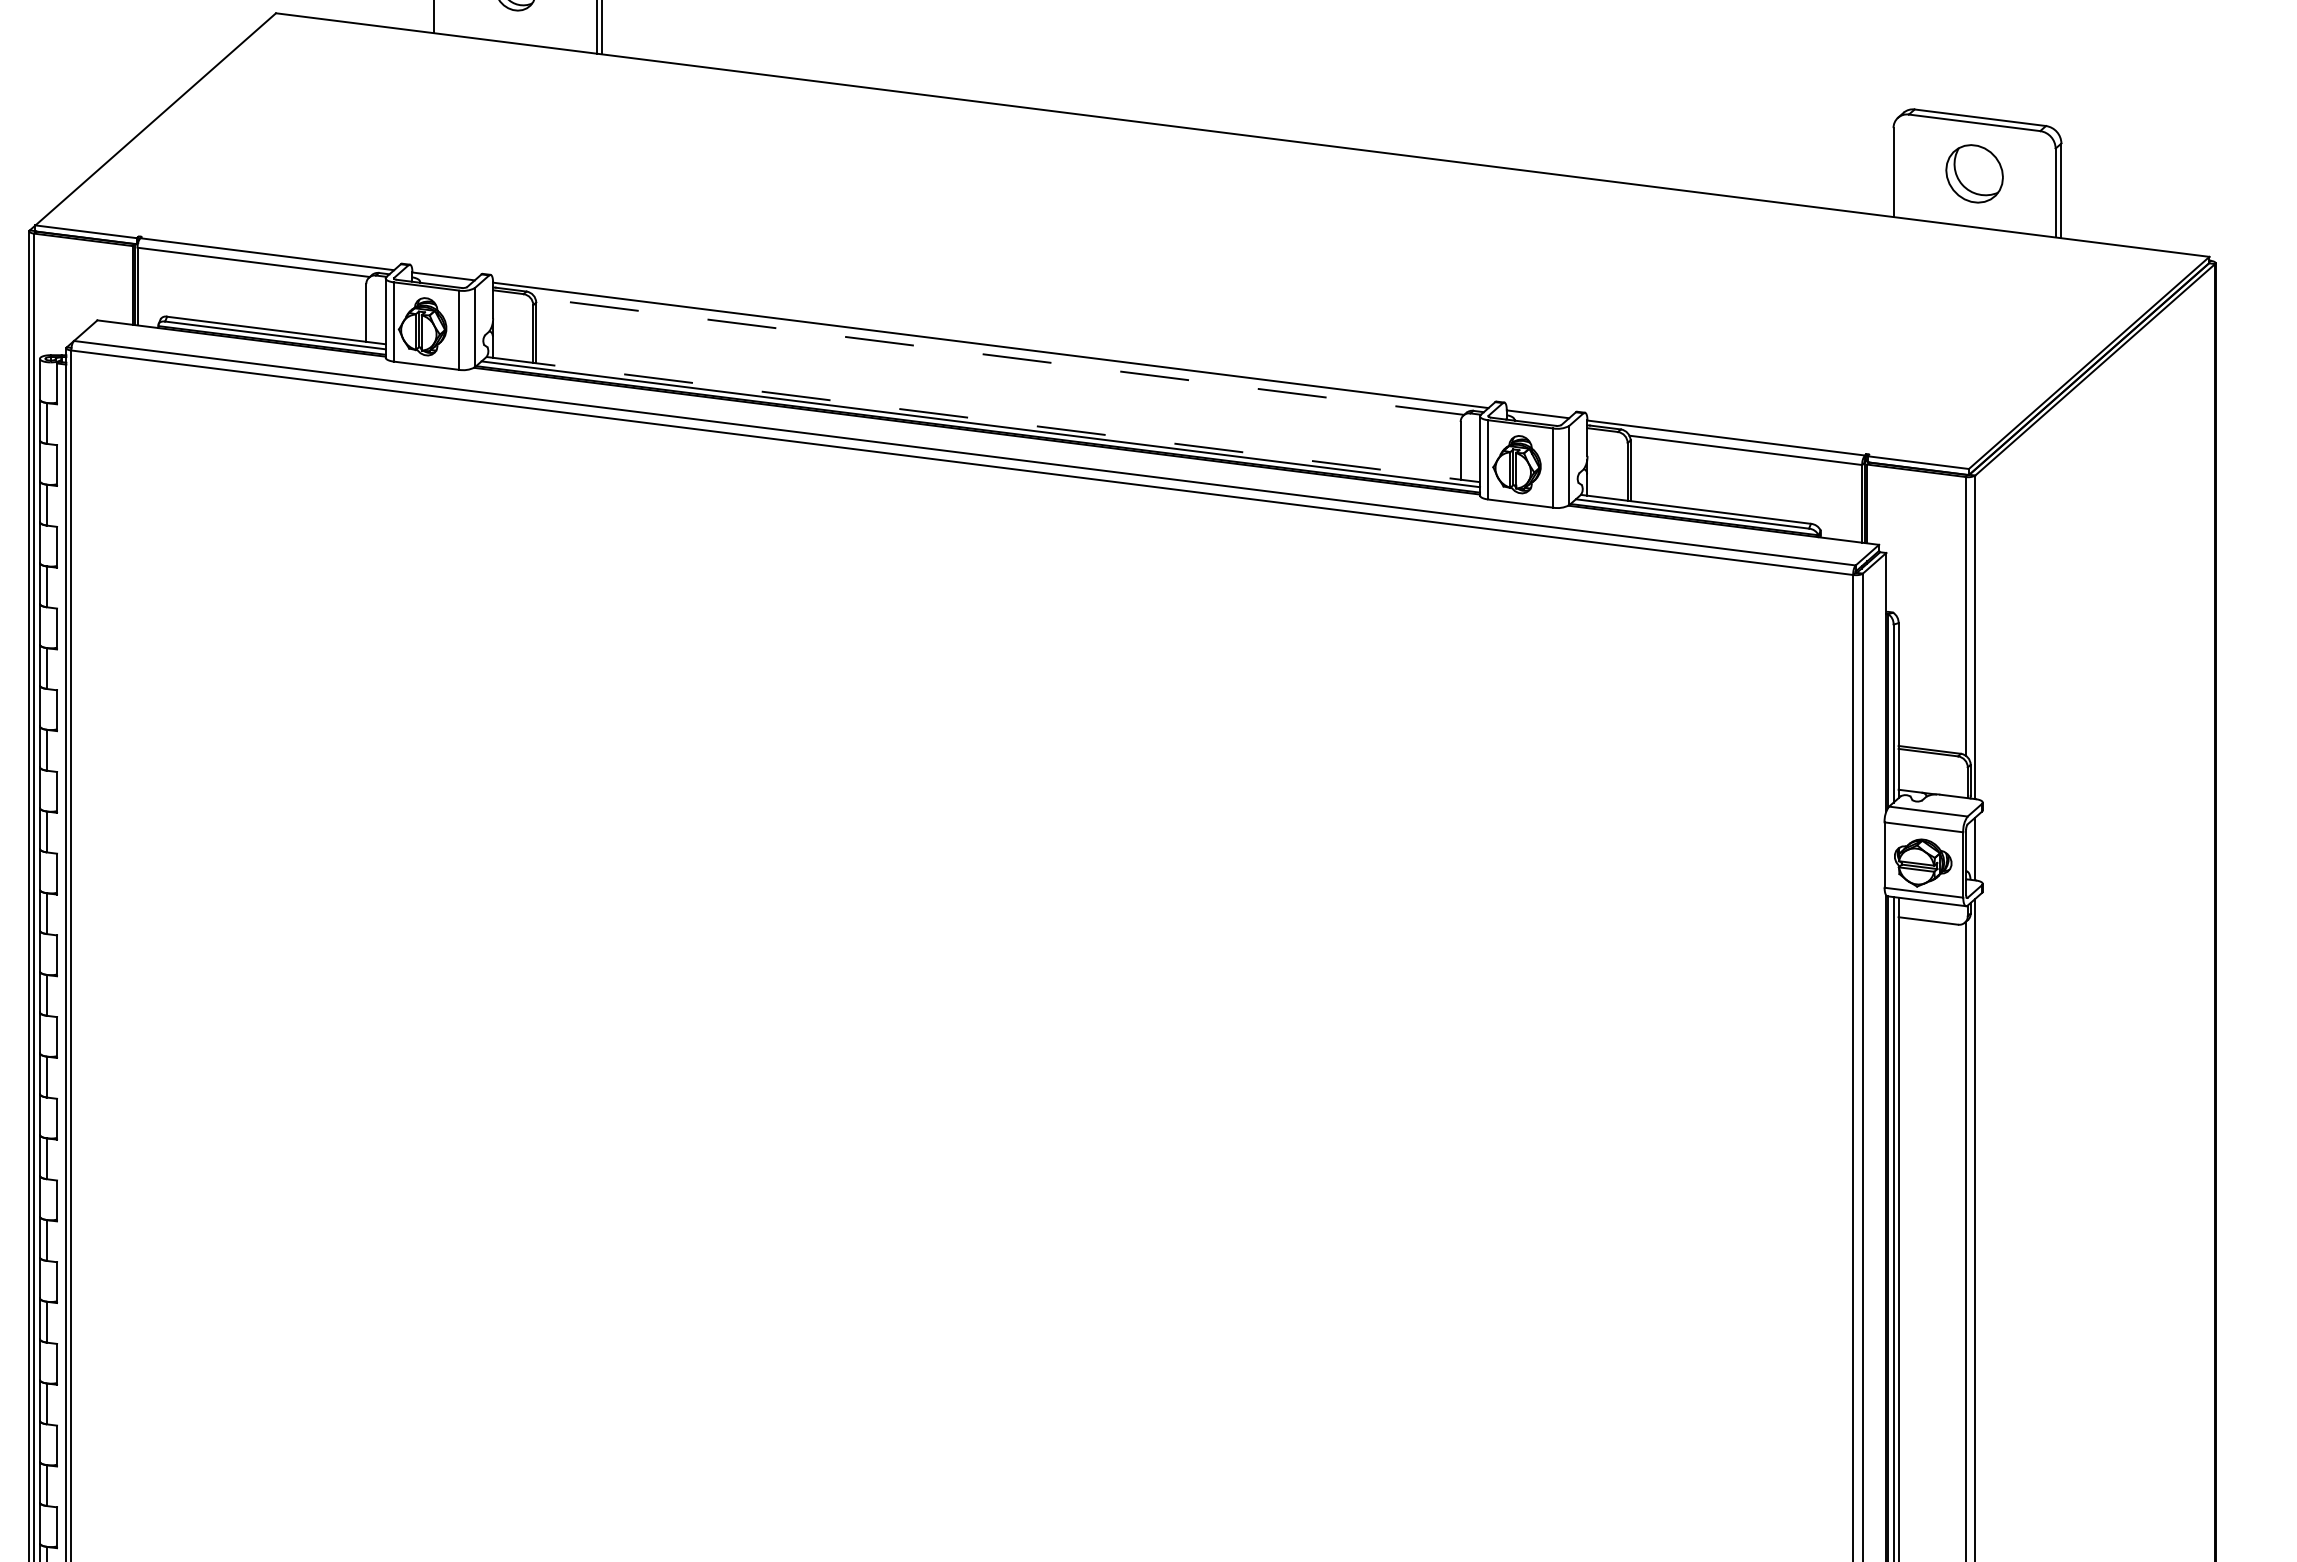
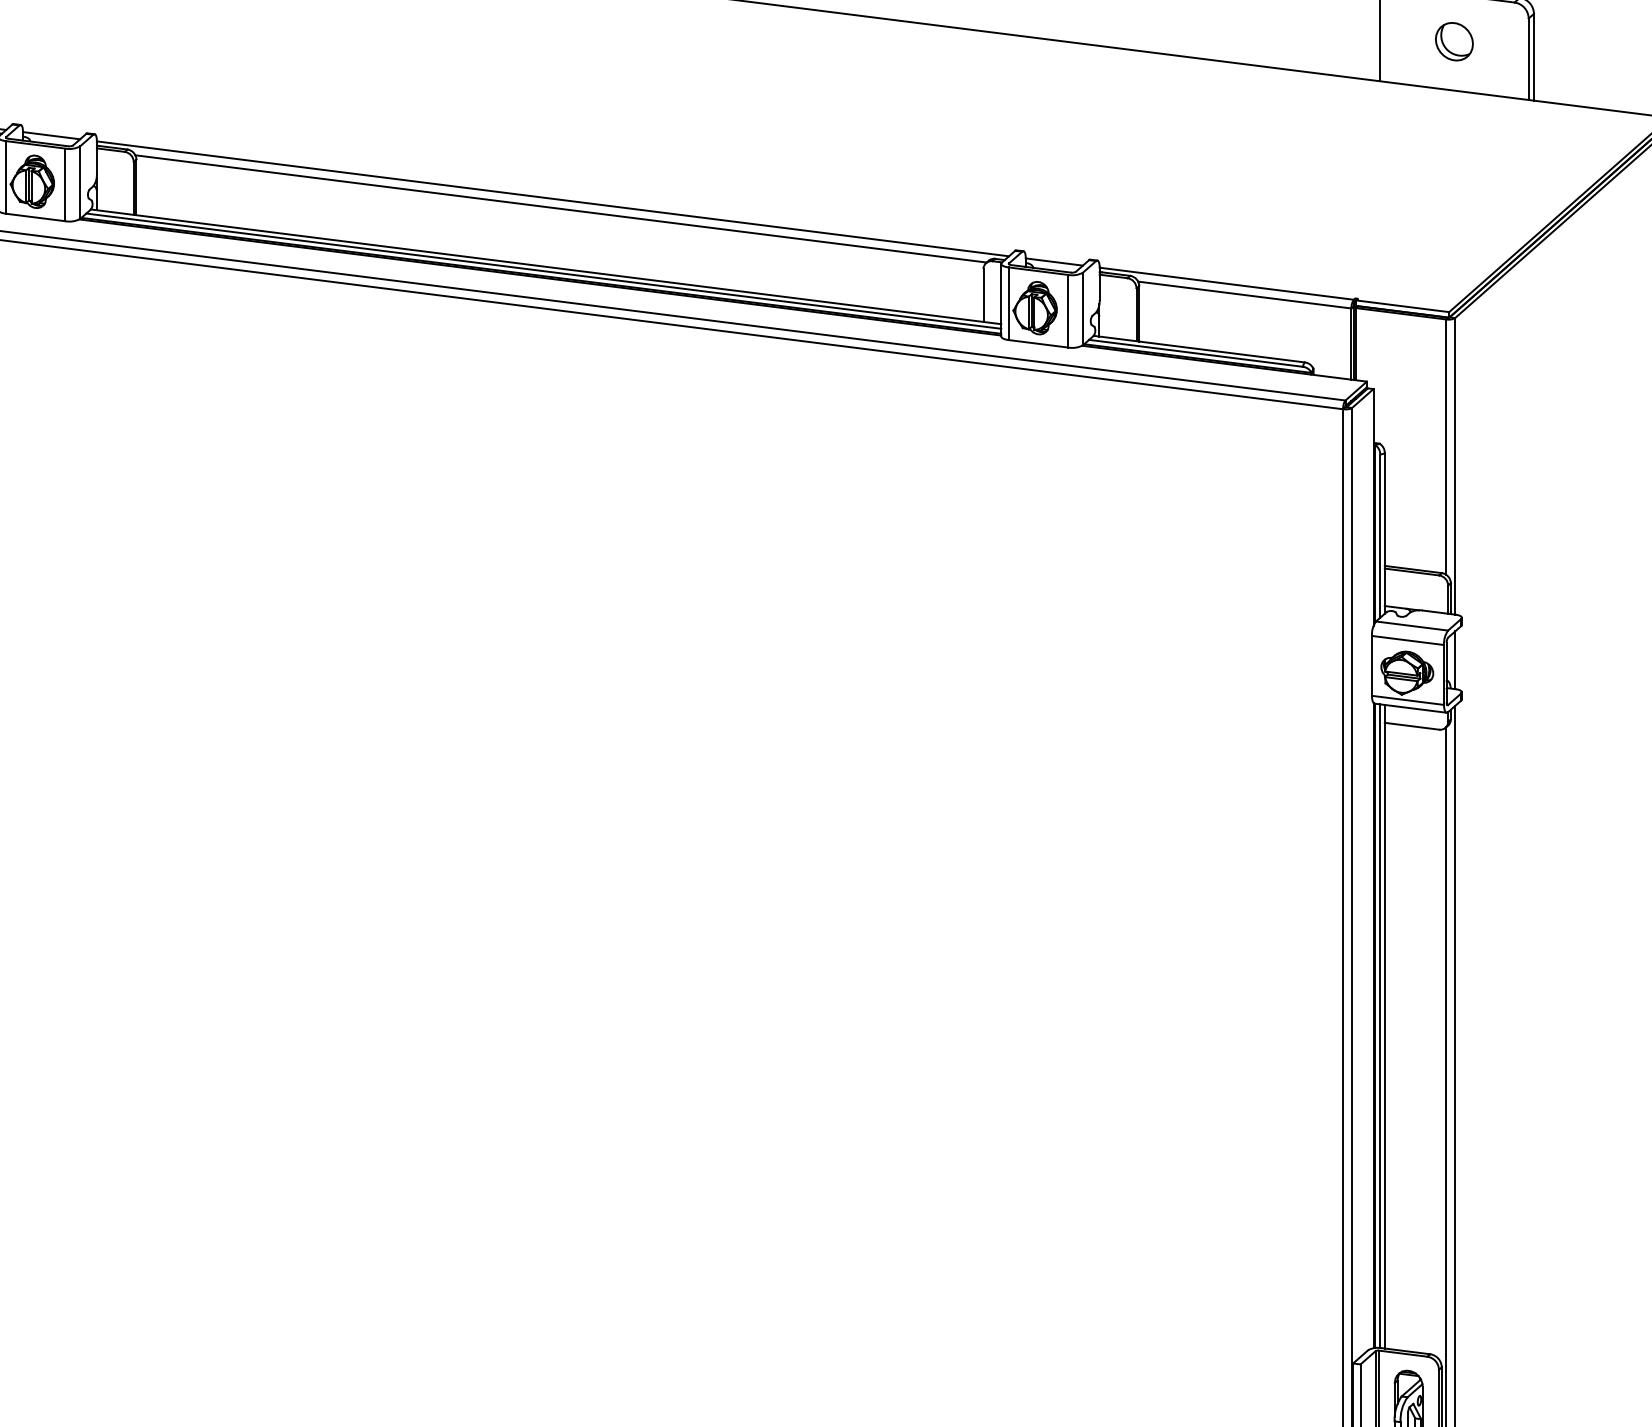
part: (1974, 173) -> (1454, 41), size x0.71
line: (999, 356) -> (560, 209), dashed -> solid
line: (983, 419) -> (546, 266), dashed -> solid

